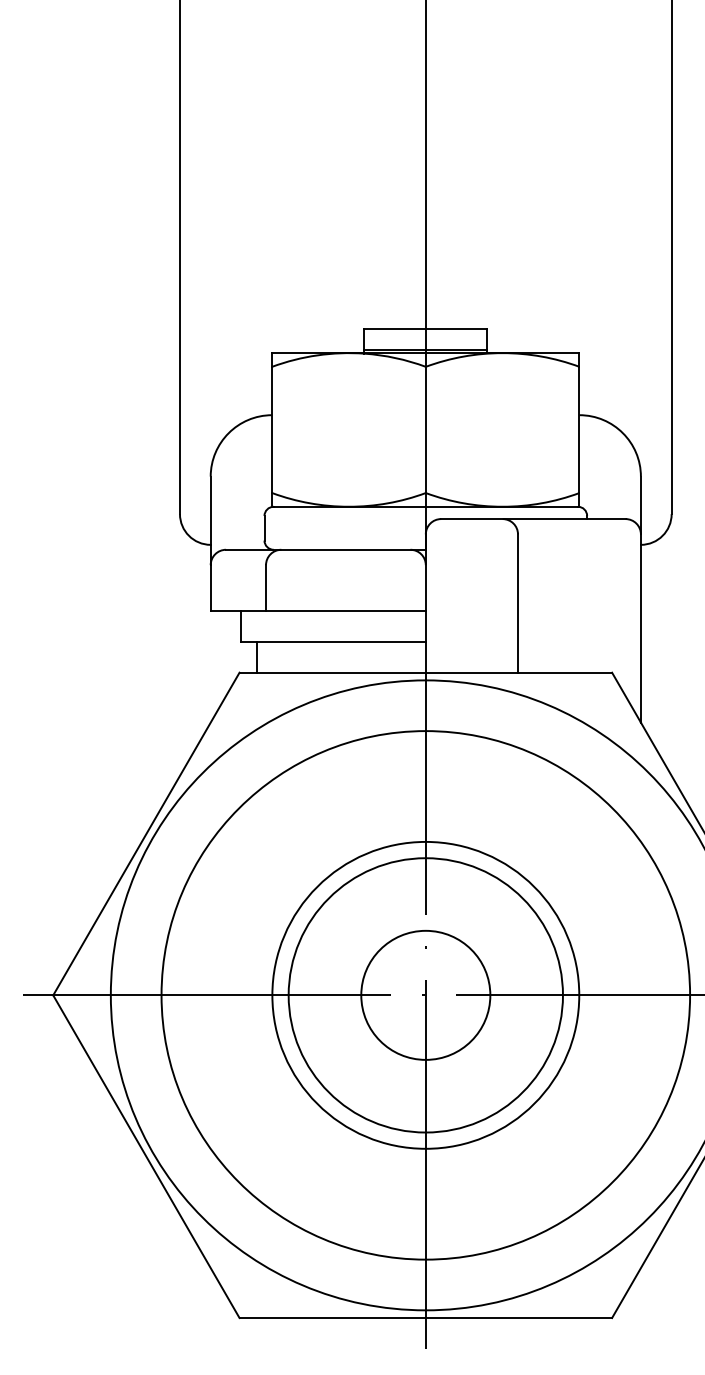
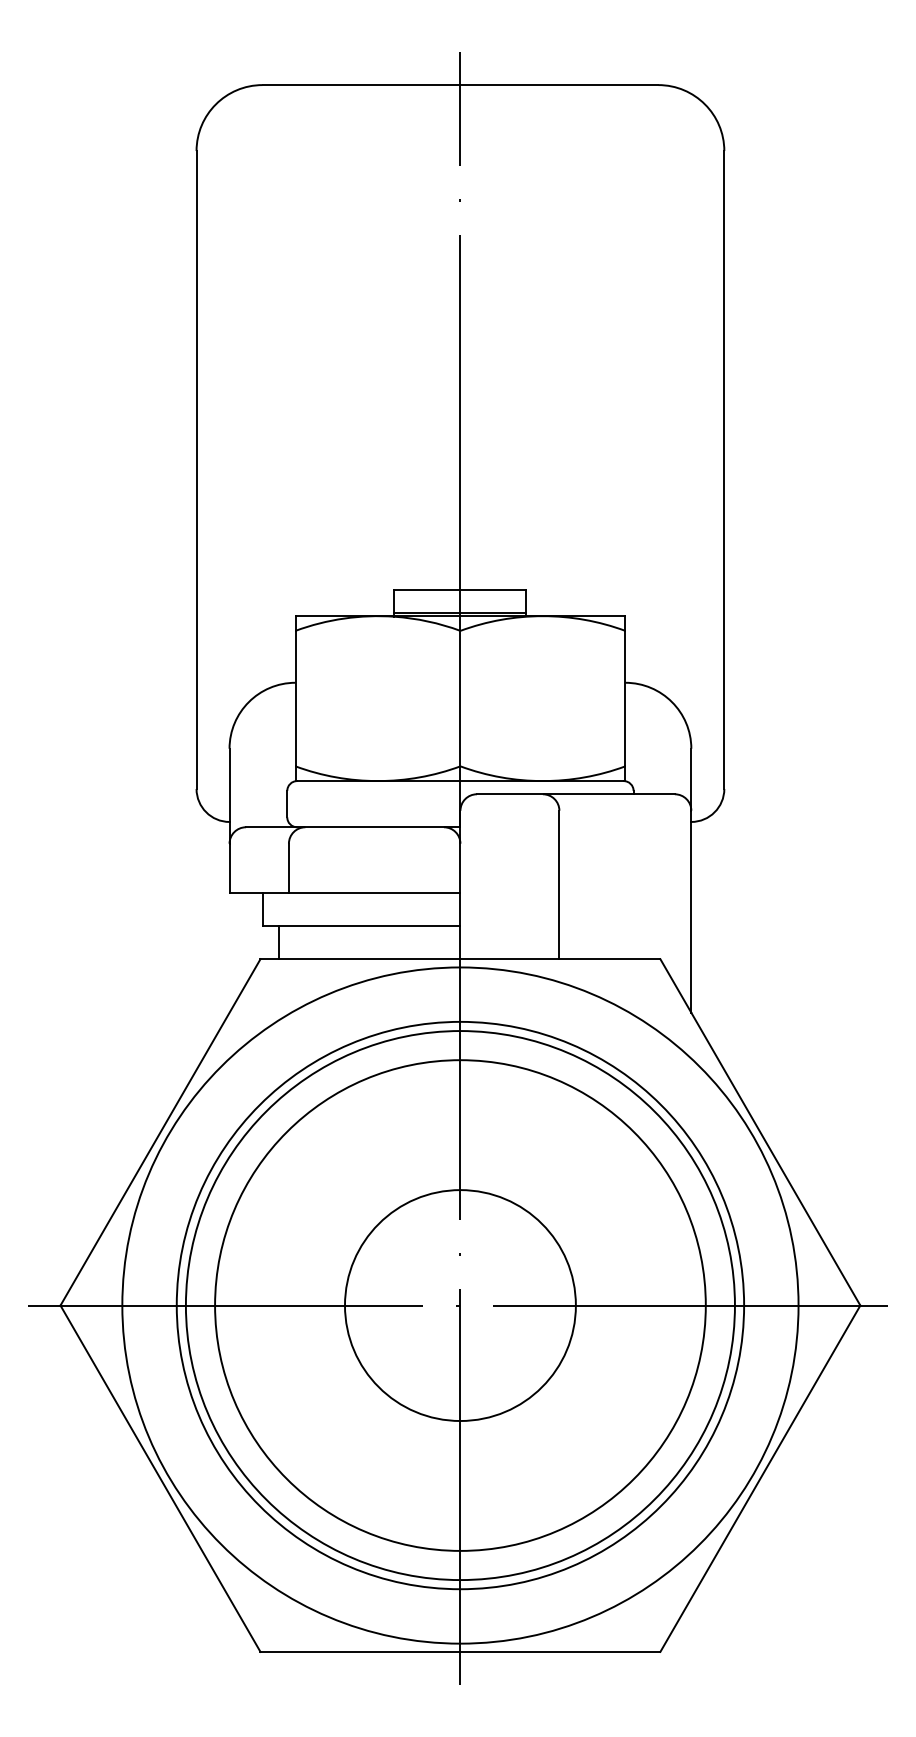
circle: (424, 995) -> (459, 1305), size x1.67
circle: (425, 995) -> (460, 1305), size x1.67
circle: (425, 995) -> (460, 1305), size x1.67

